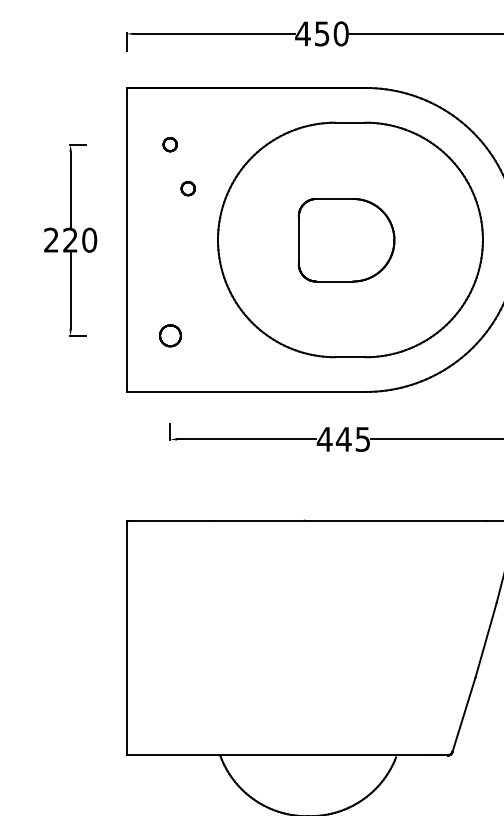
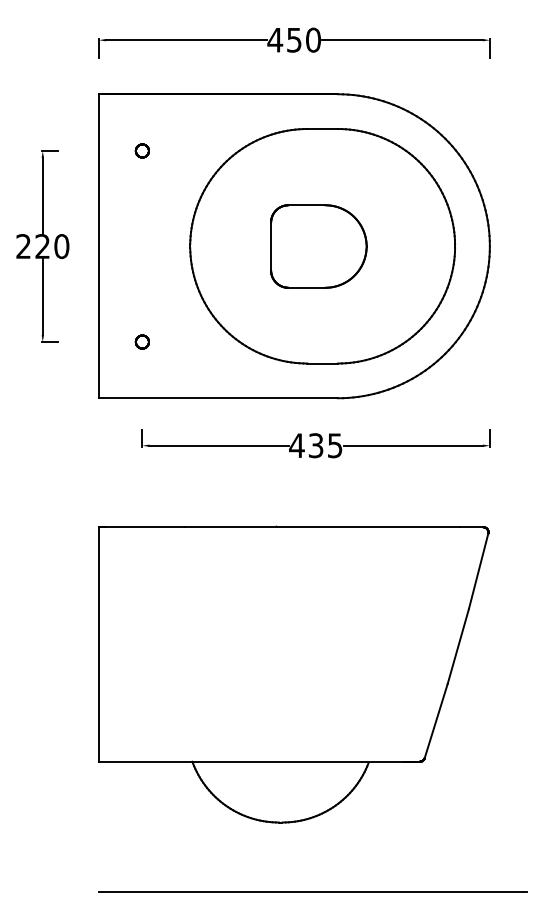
part: (187, 188) -> (159, 194), removed
part: (169, 335) -> (141, 341), size x0.62
text: (343, 439) -> (315, 445), 445 -> 435

